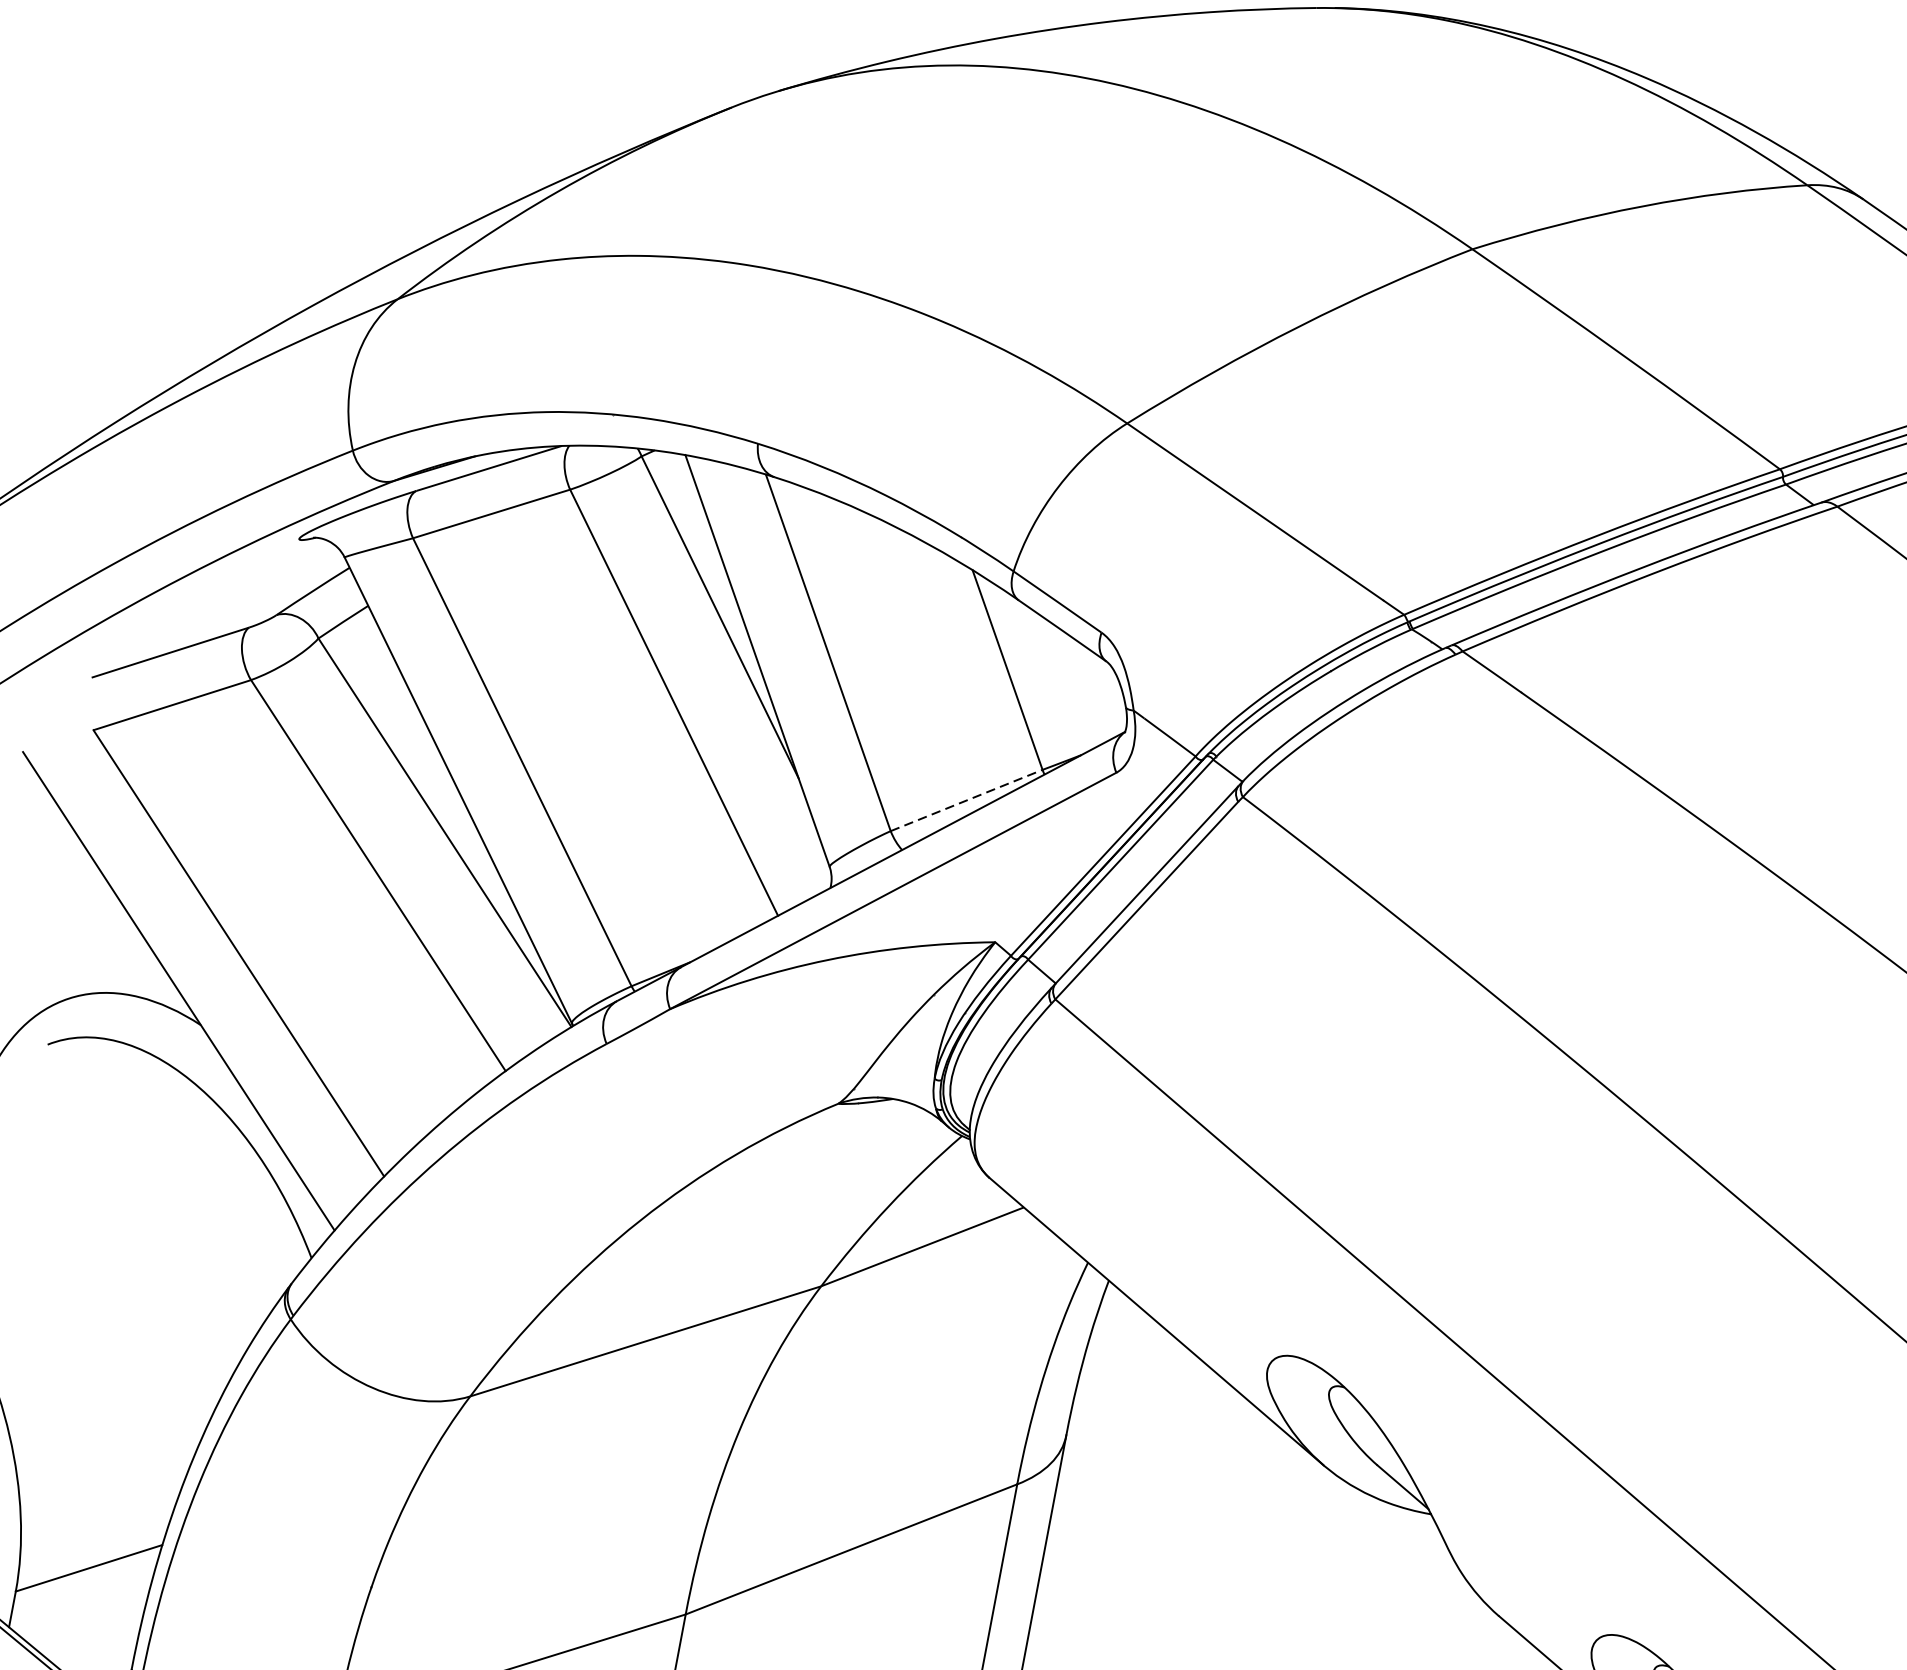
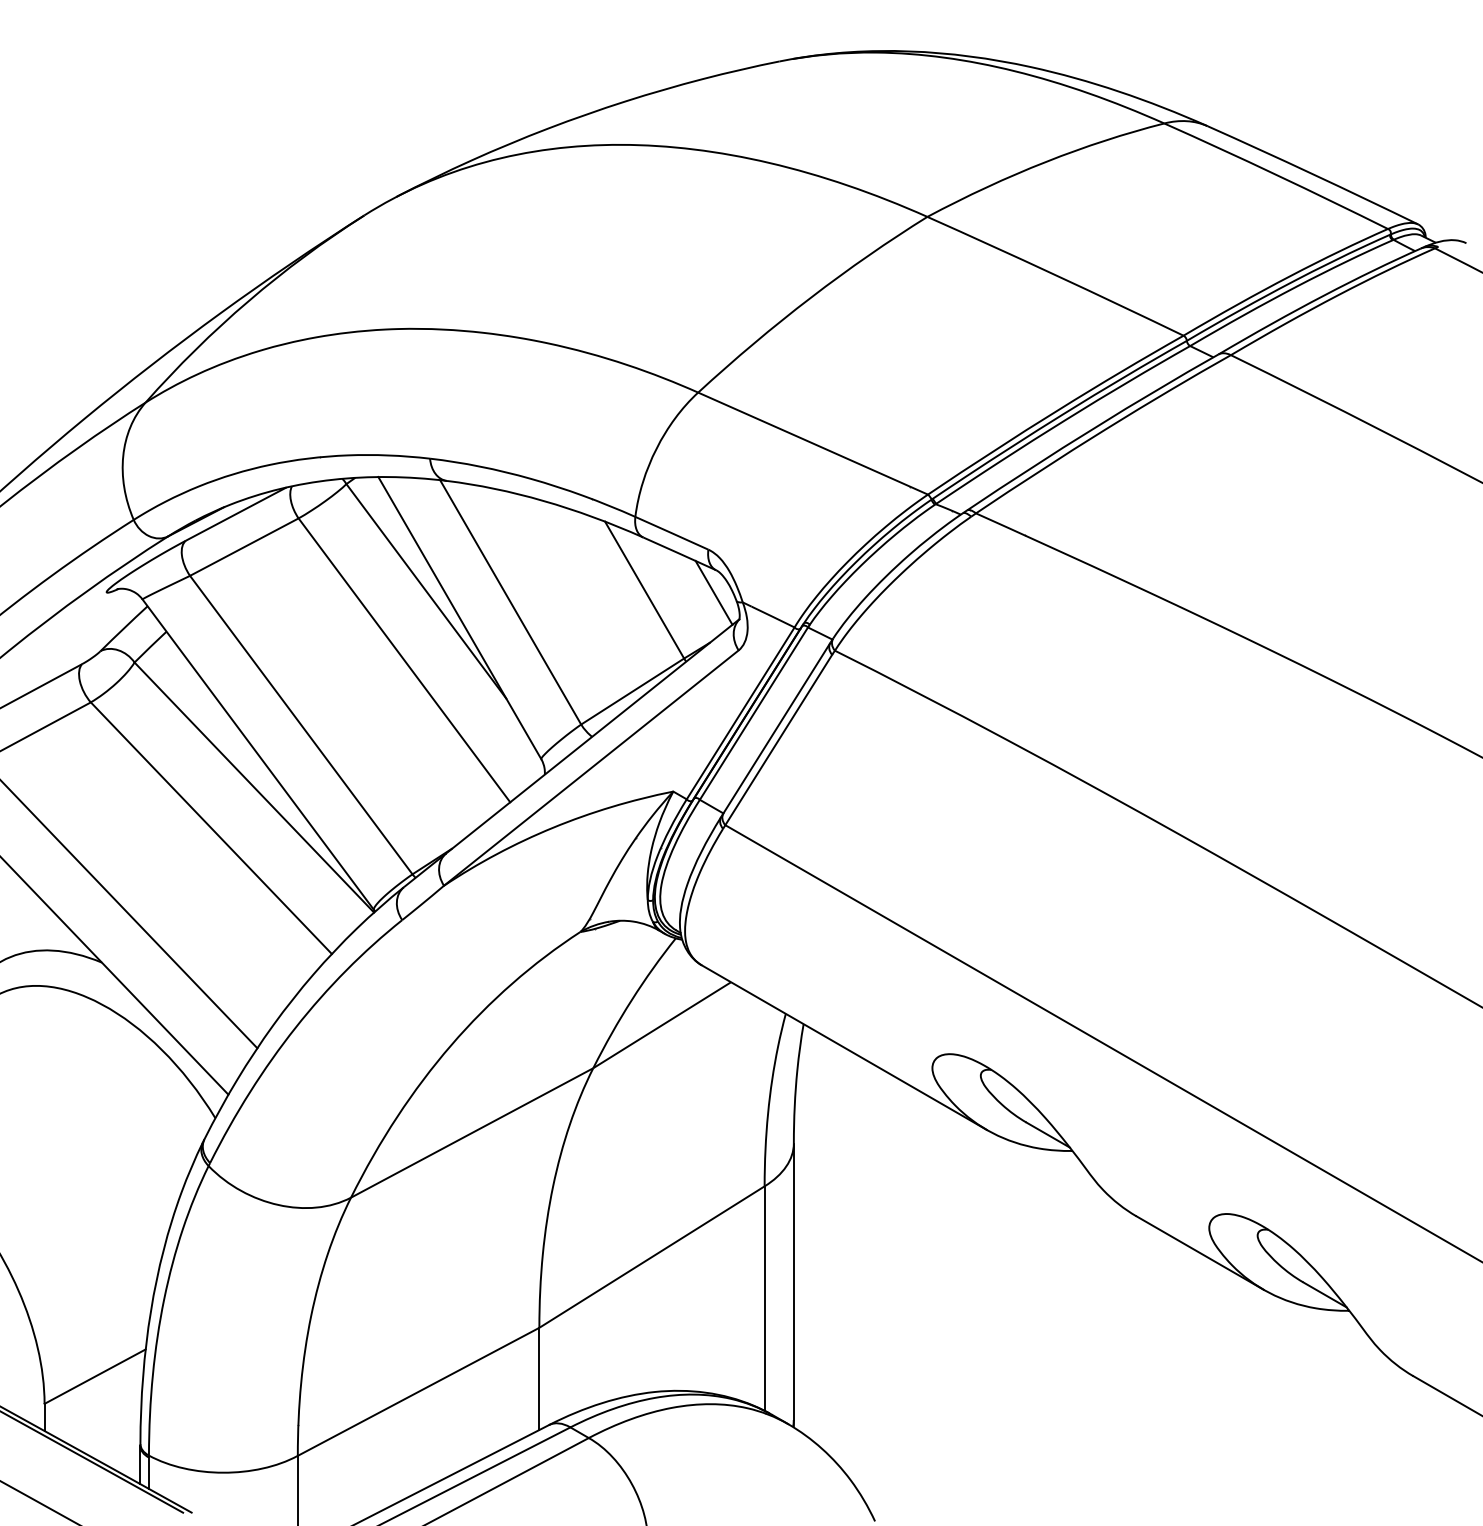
line: (1097, 690) -> (713, 592), added
line: (967, 800) -> (633, 691), dashed -> solid

